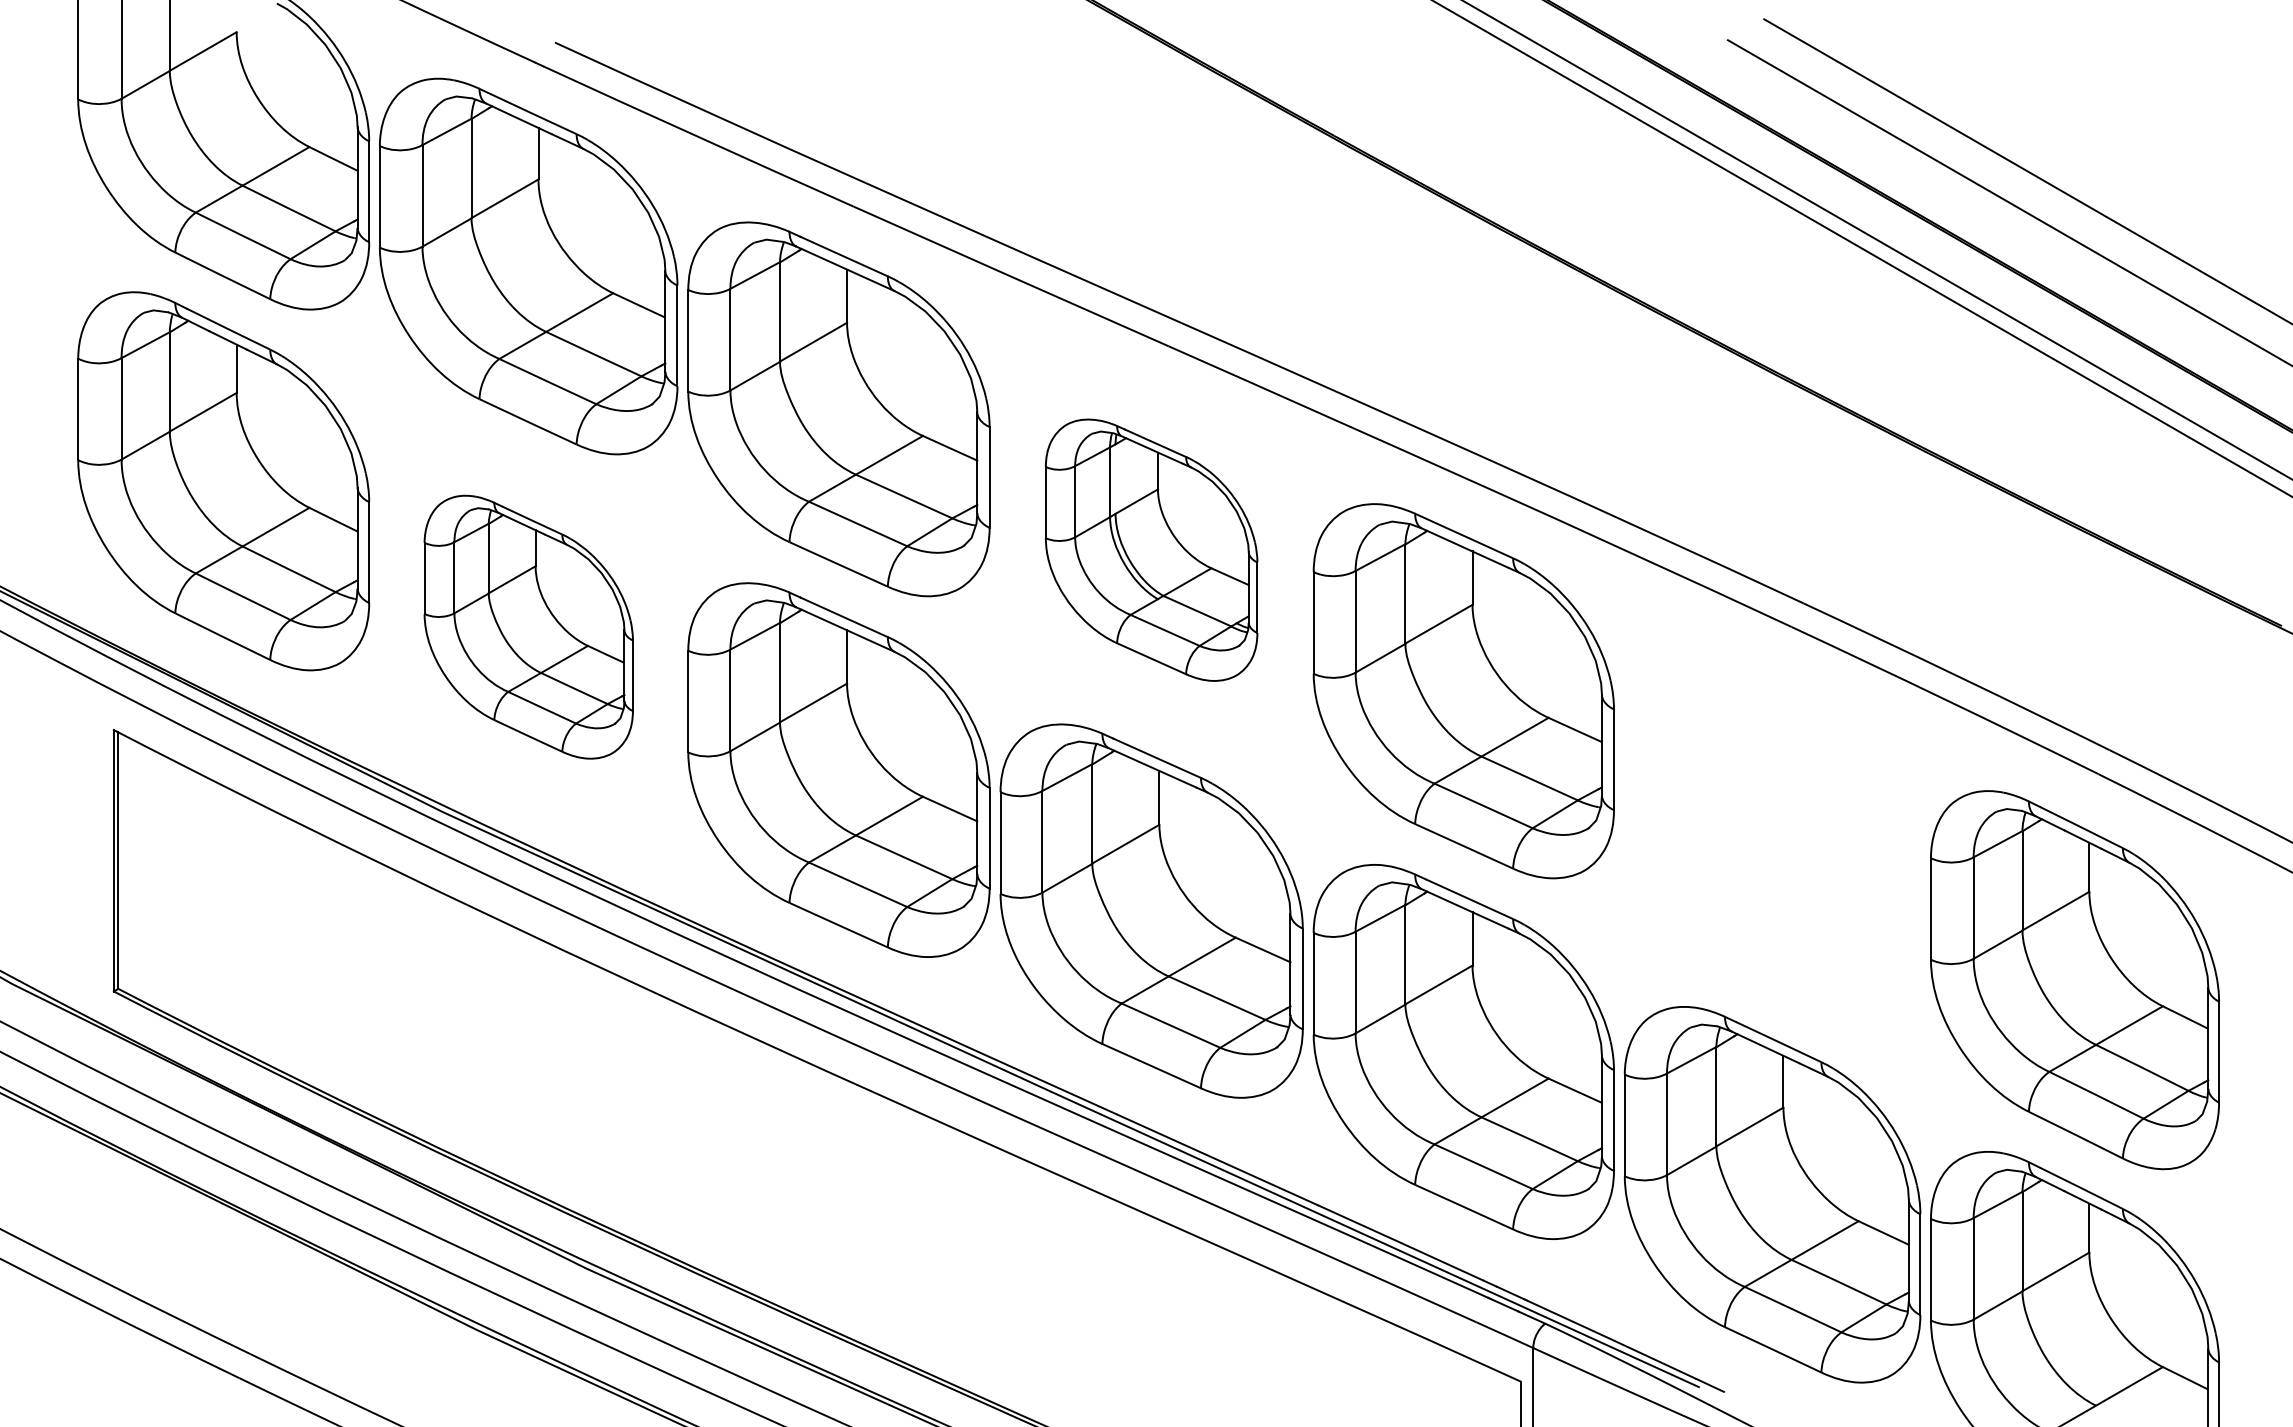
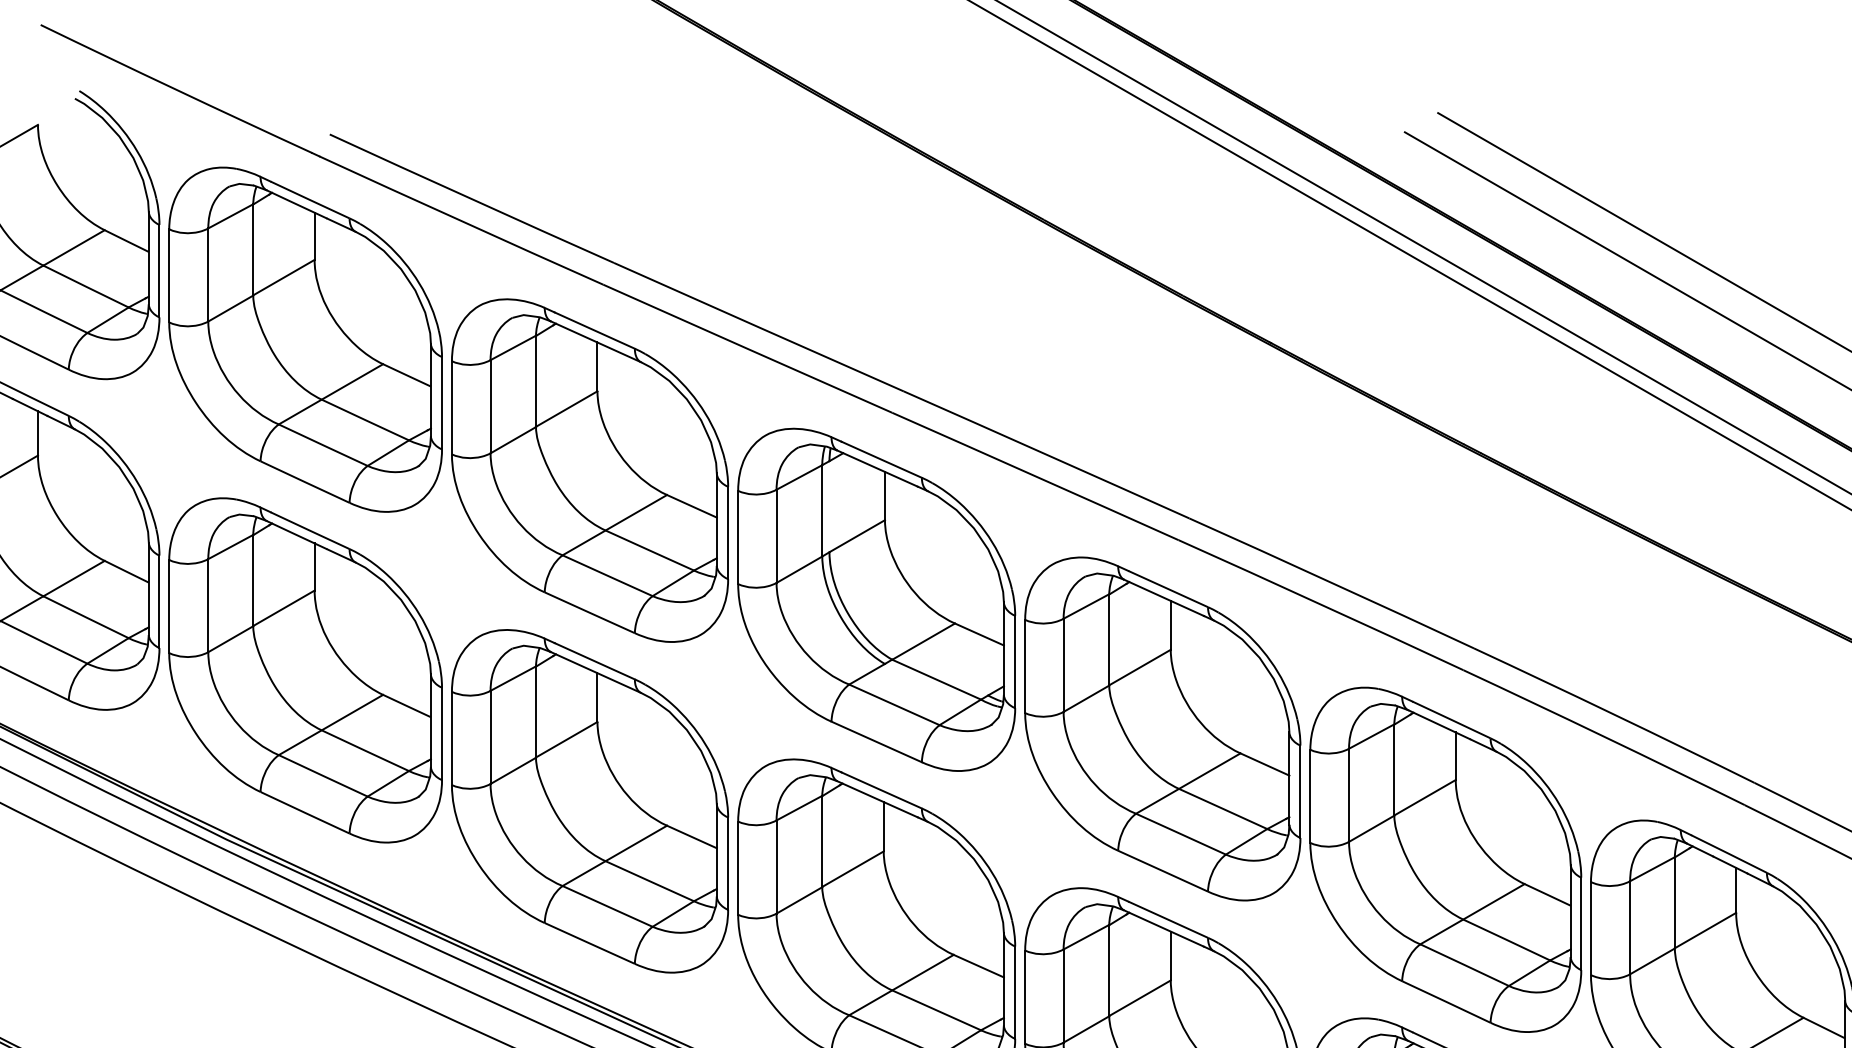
part: (1151, 549) -> (876, 599), size x1.43
part: (528, 626) -> (305, 669), size x1.43
part: (1772, 833) -> (1445, 859), added

